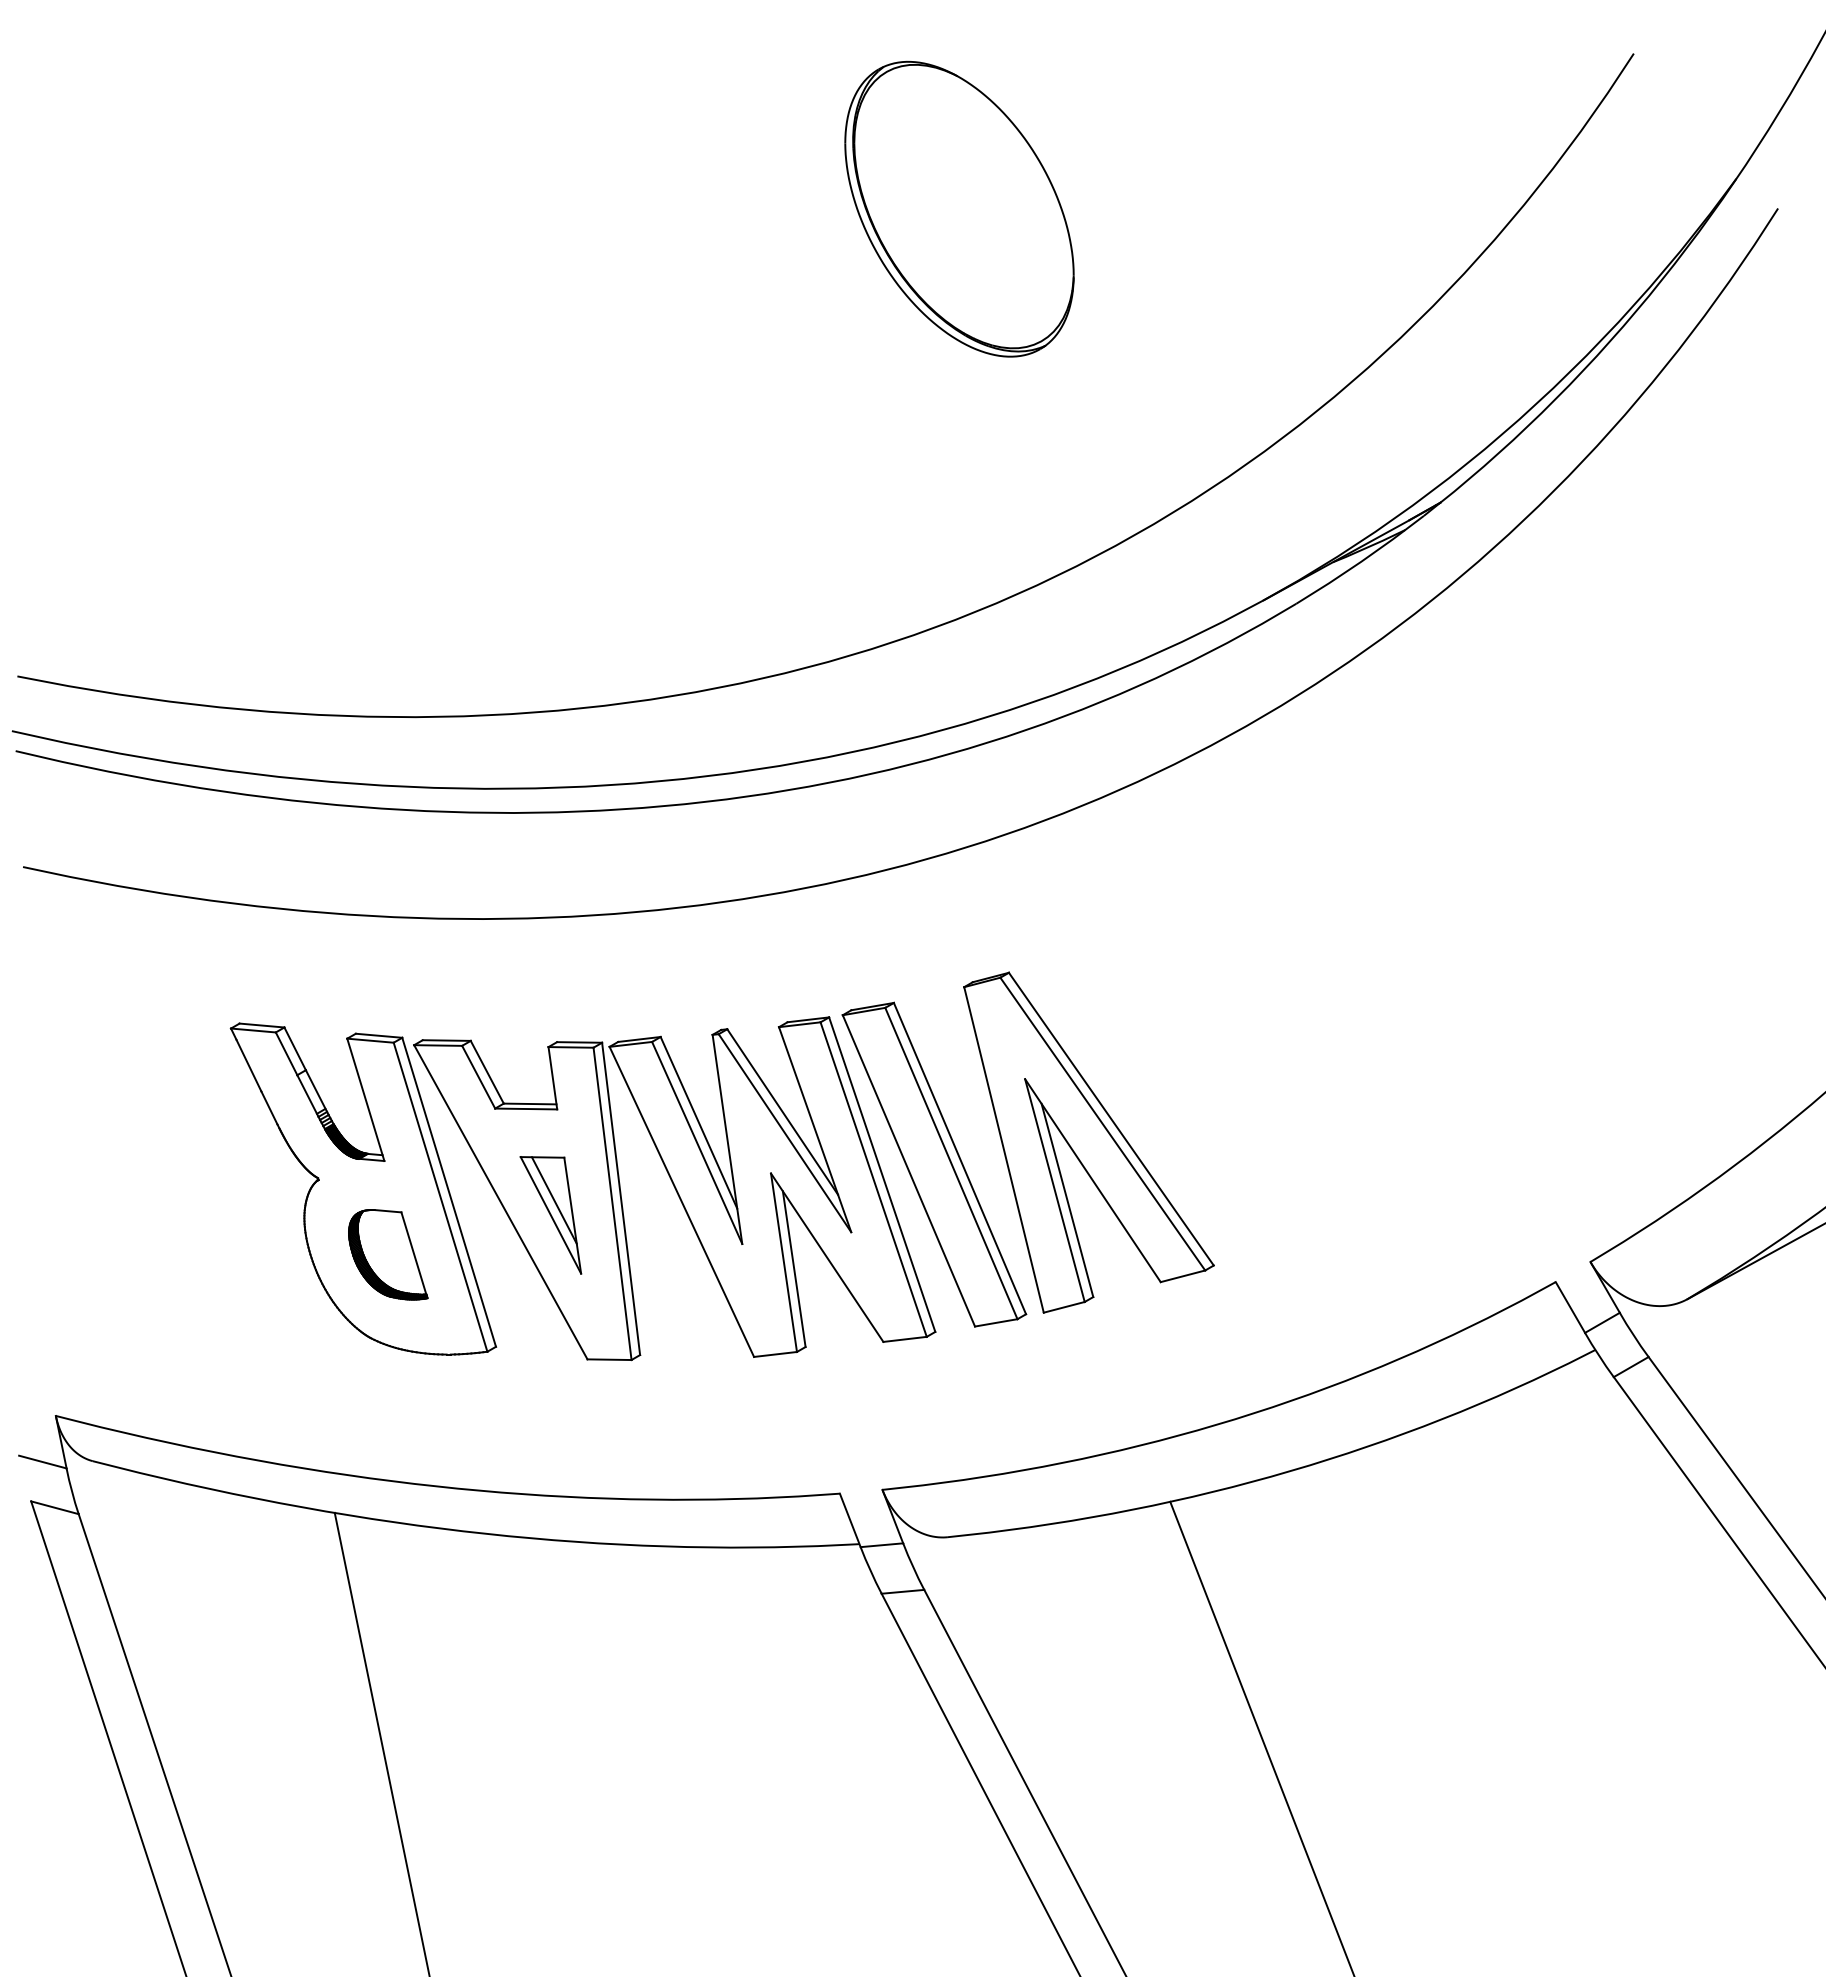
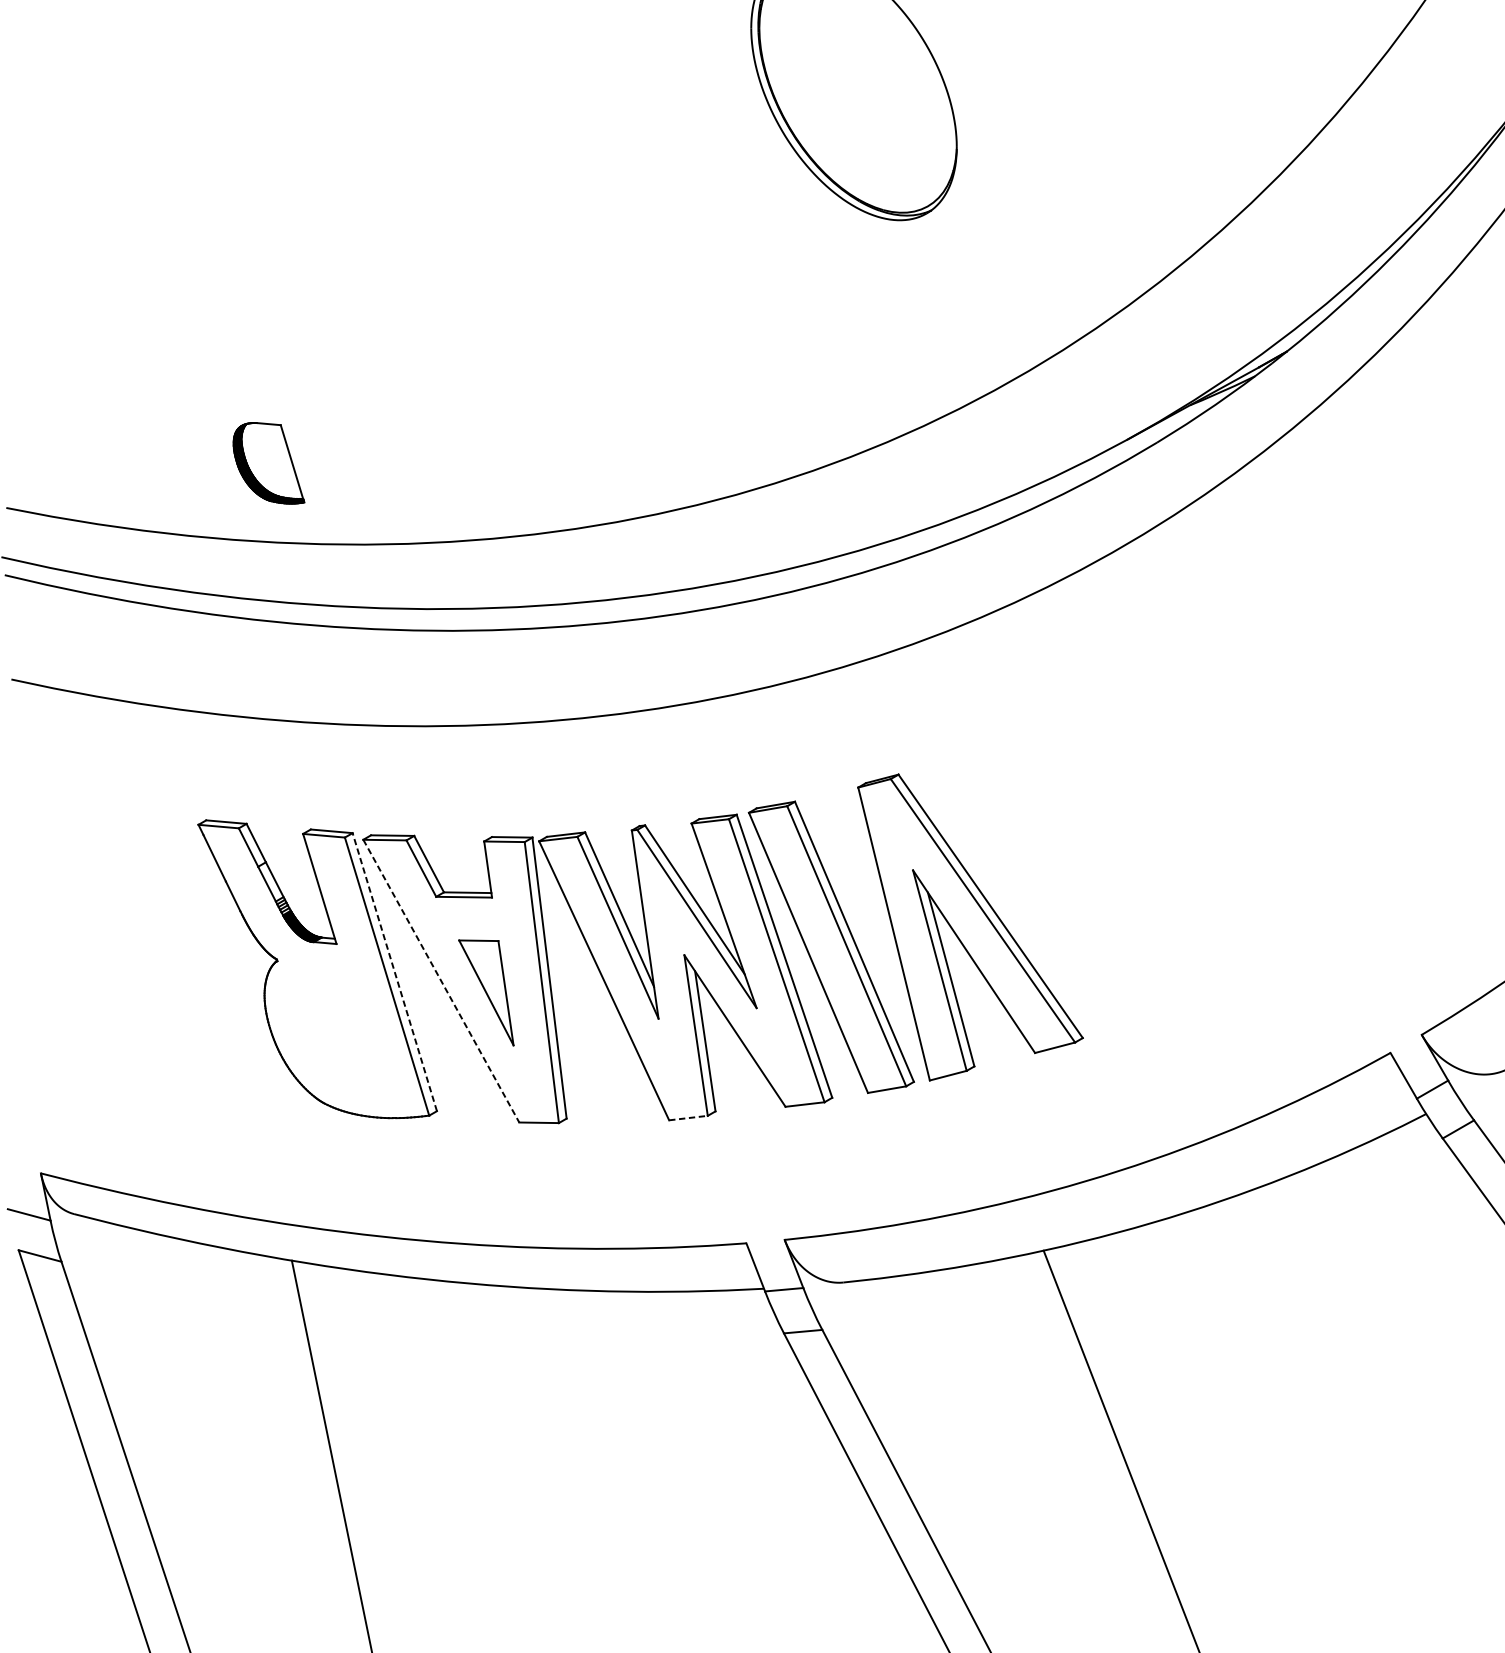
line: (448, 1191) -> (394, 971), solid -> dashed
line: (553, 1200) -> (488, 979), removed
line: (501, 1202) -> (441, 981), solid -> dashed
part: (388, 1254) -> (269, 463), moved
line: (775, 1354) -> (688, 1118), solid -> dashed

